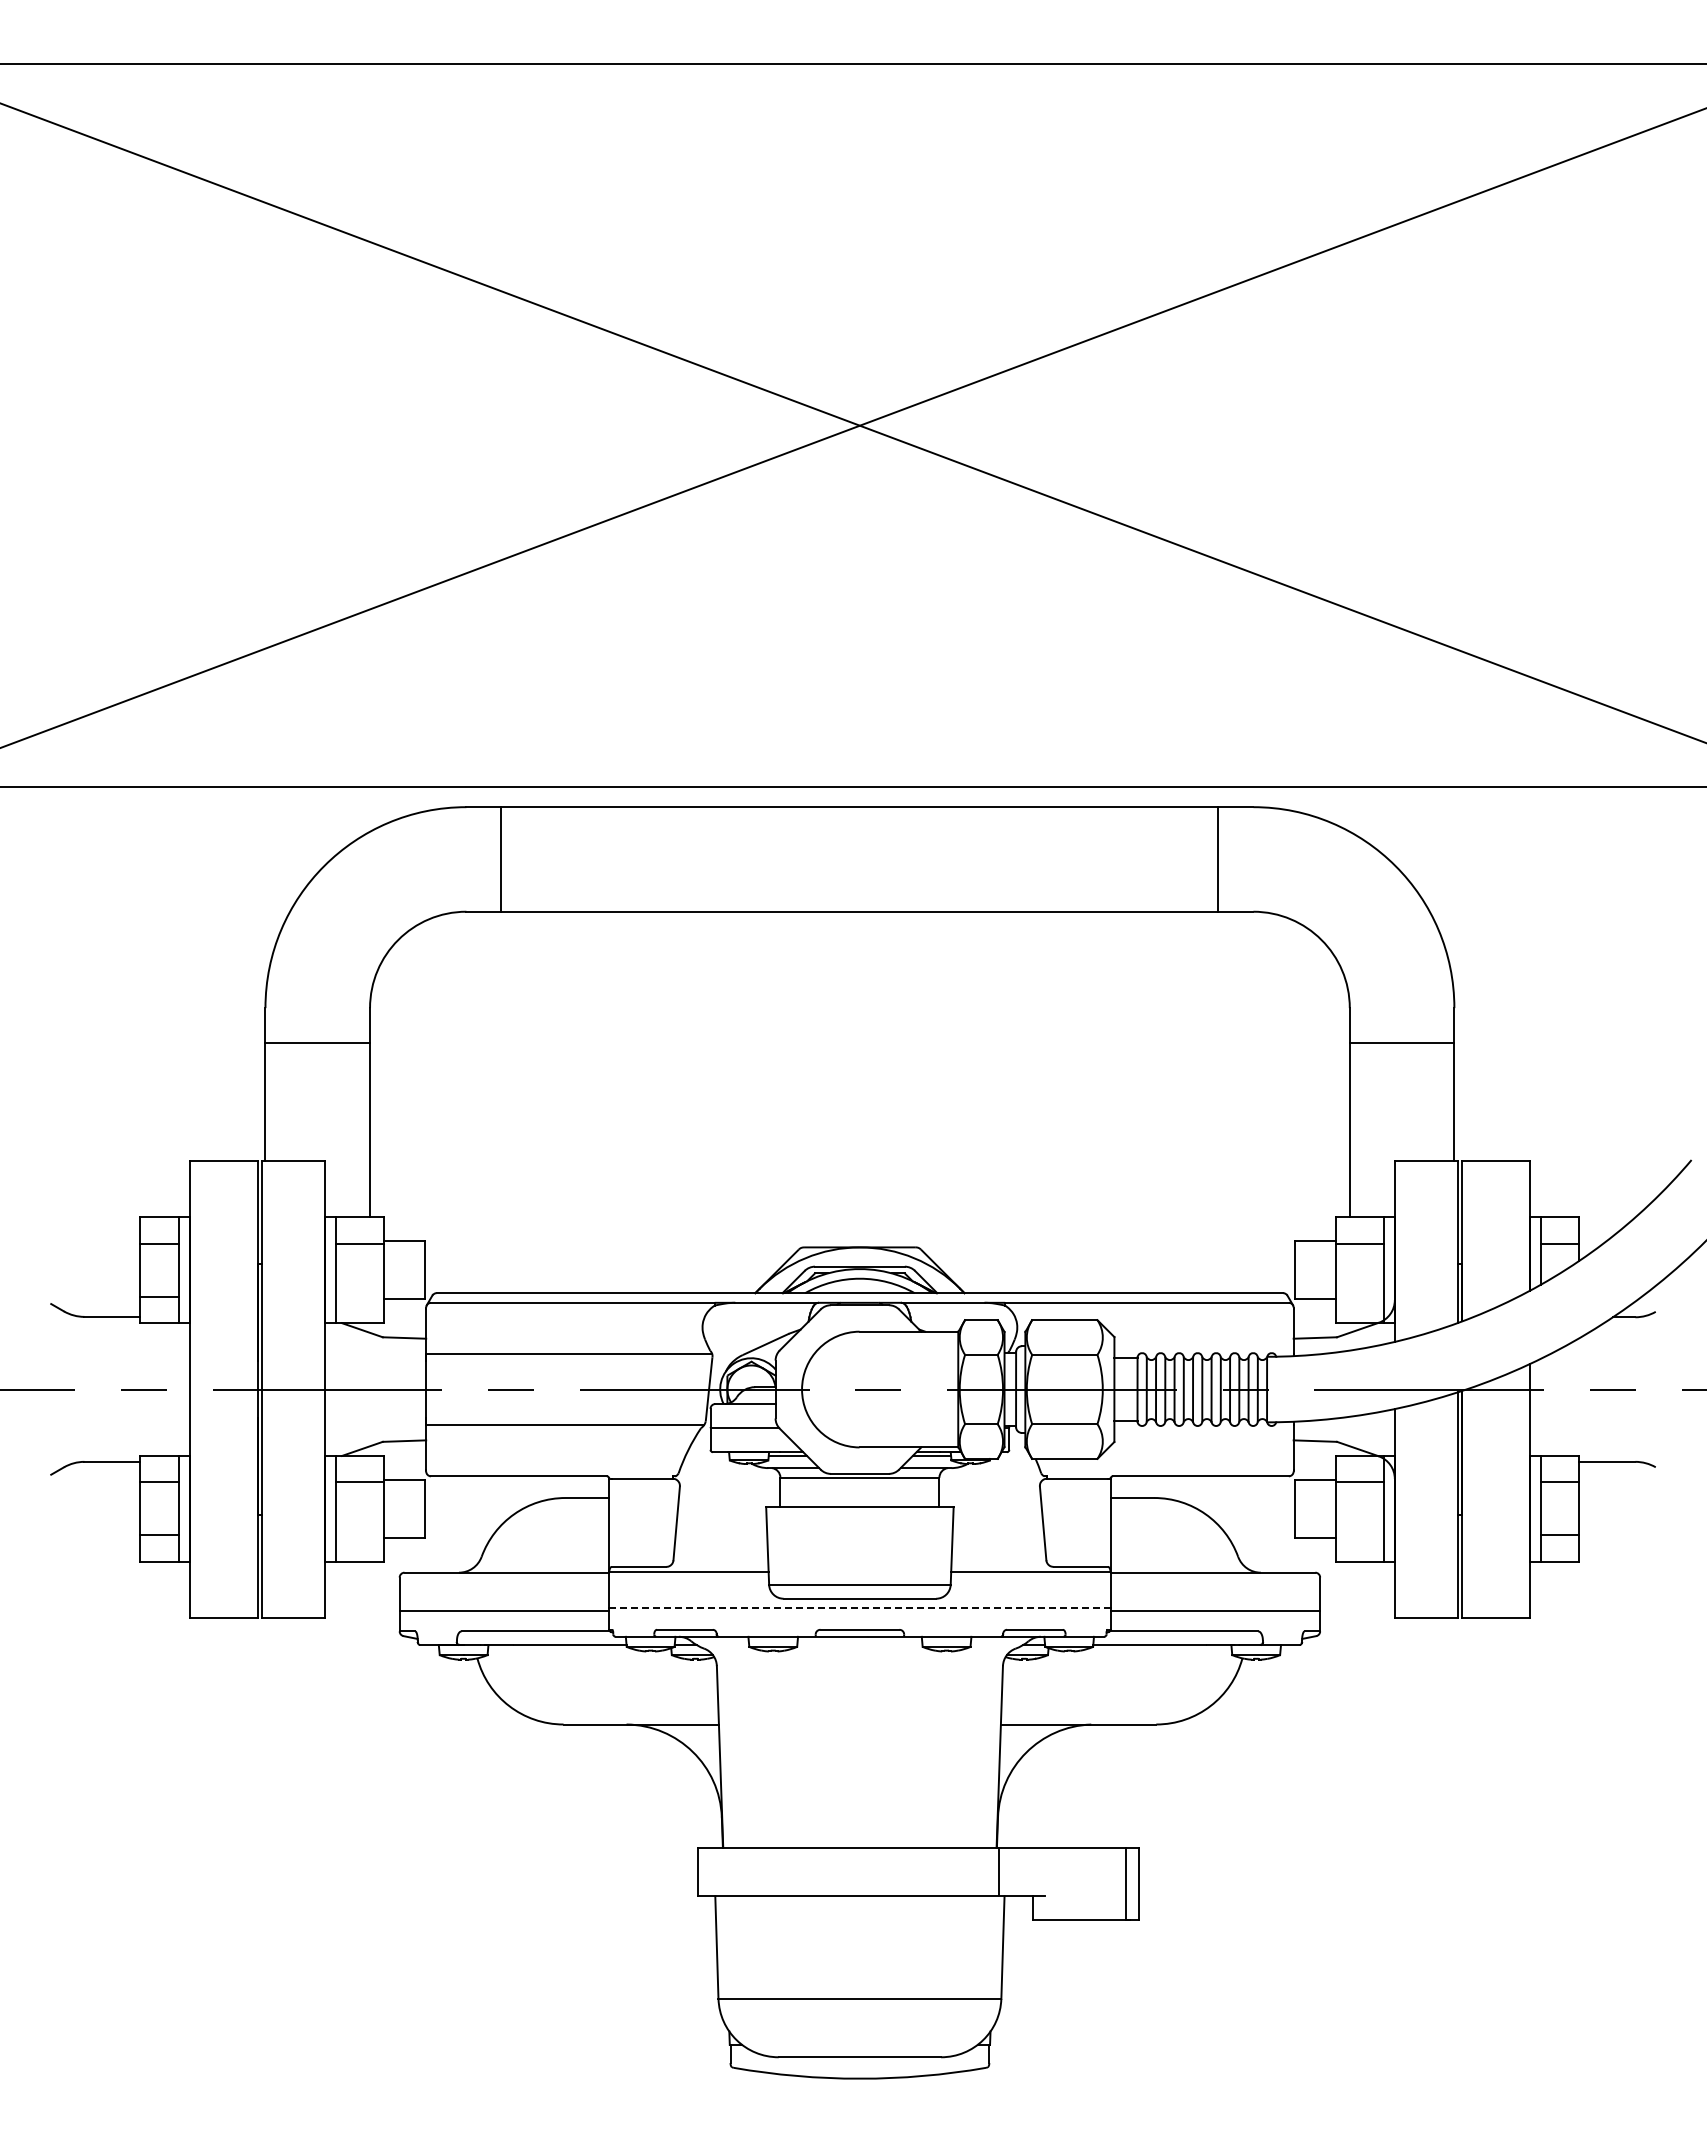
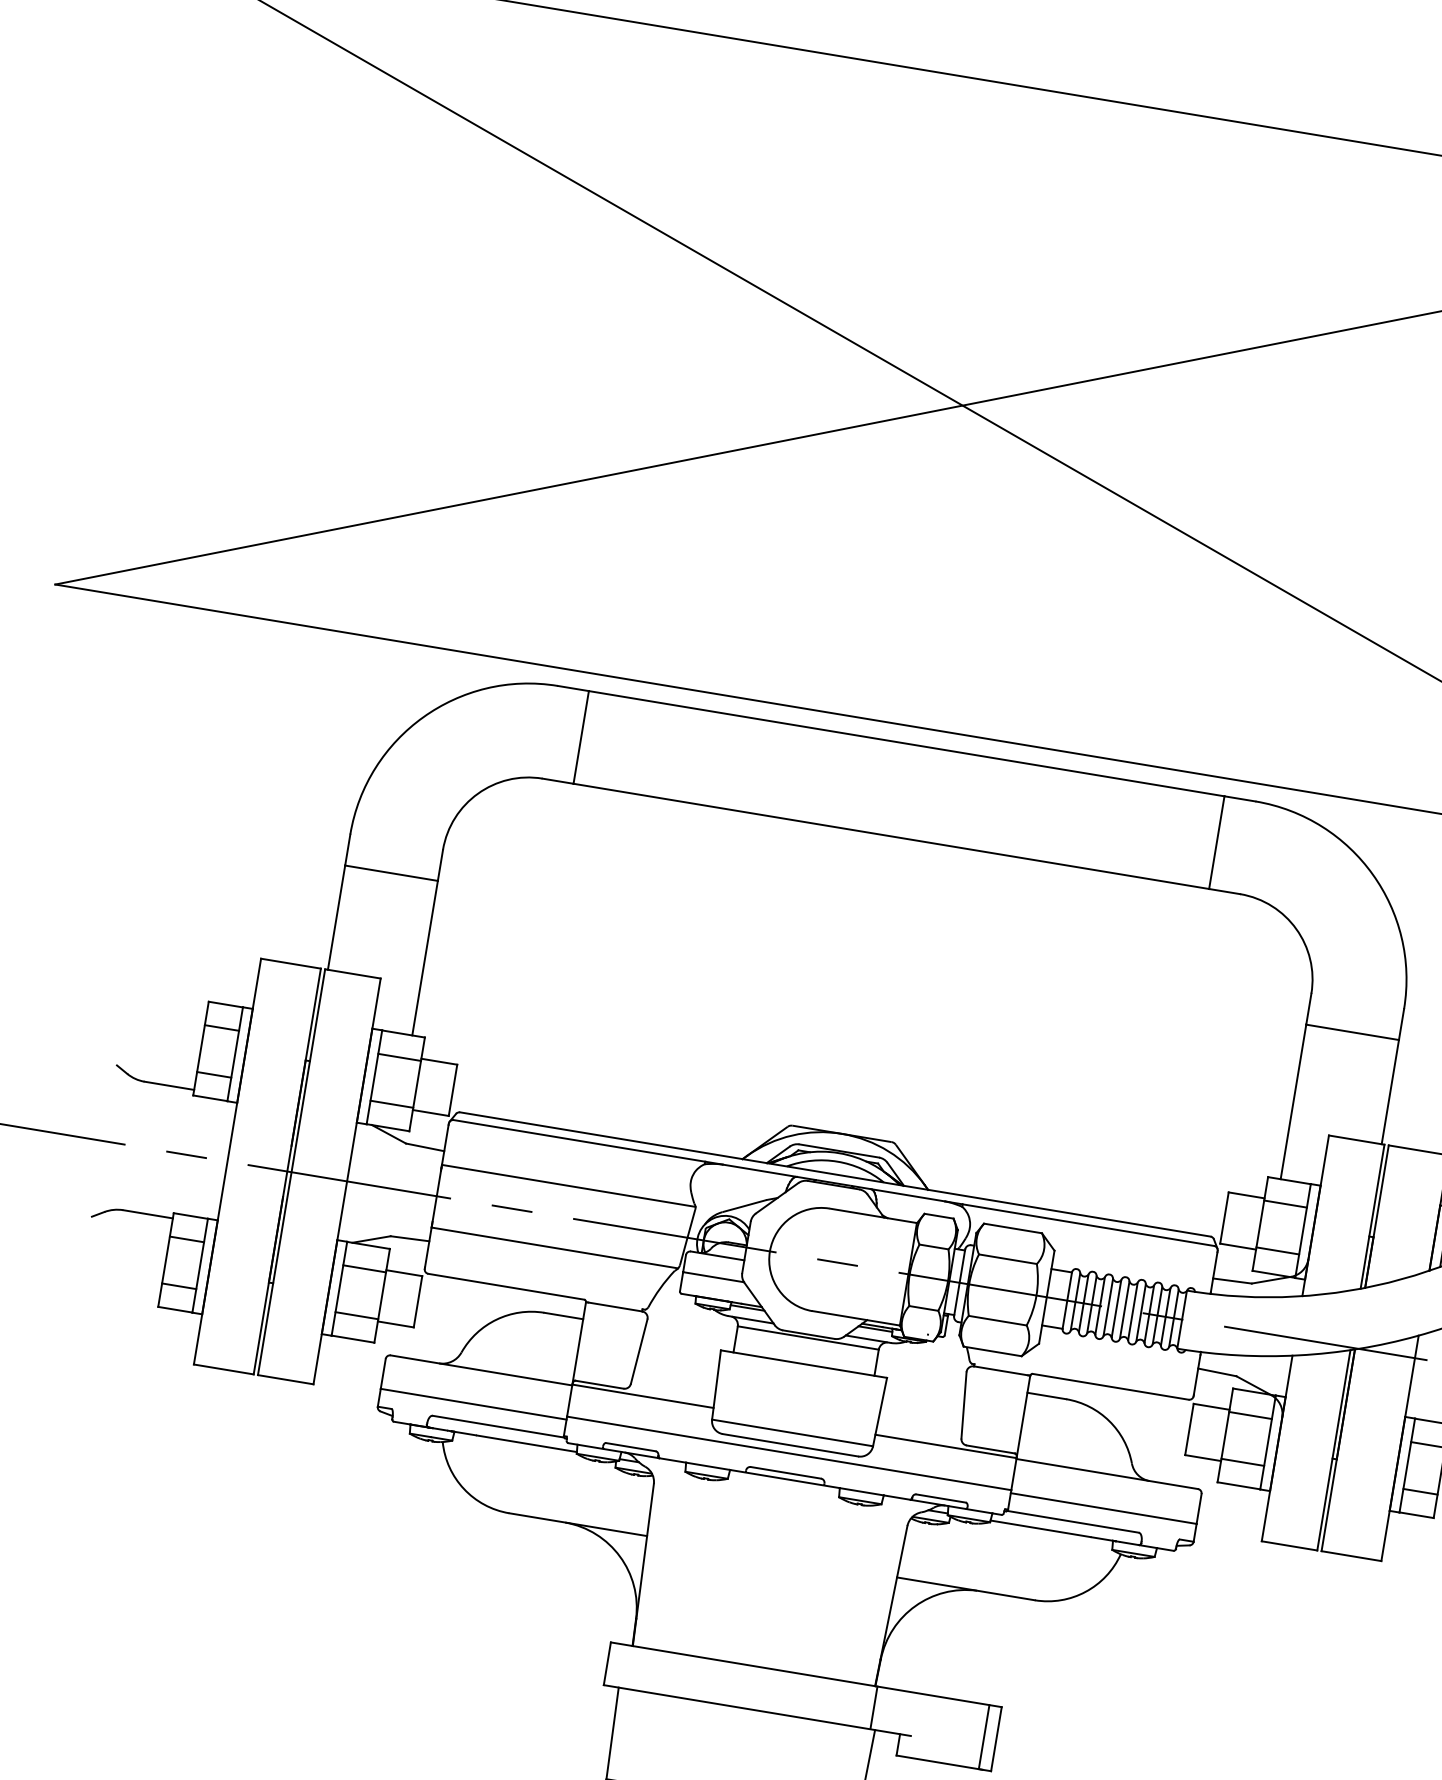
line: (360, 1296) -> (392, 1104), added
line: (1359, 1296) -> (1277, 1250), added
line: (360, 1535) -> (357, 1315), added
line: (1359, 1535) -> (1242, 1462), added
line: (859, 1607) -> (788, 1453), dashed -> solid

